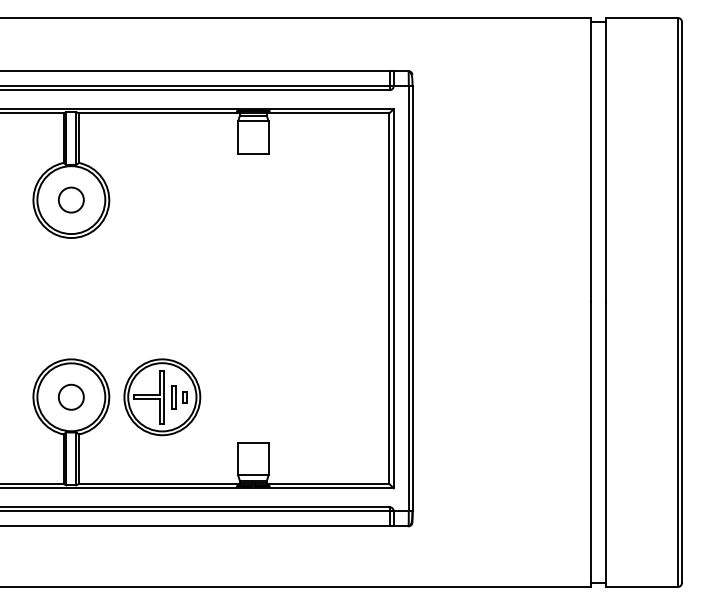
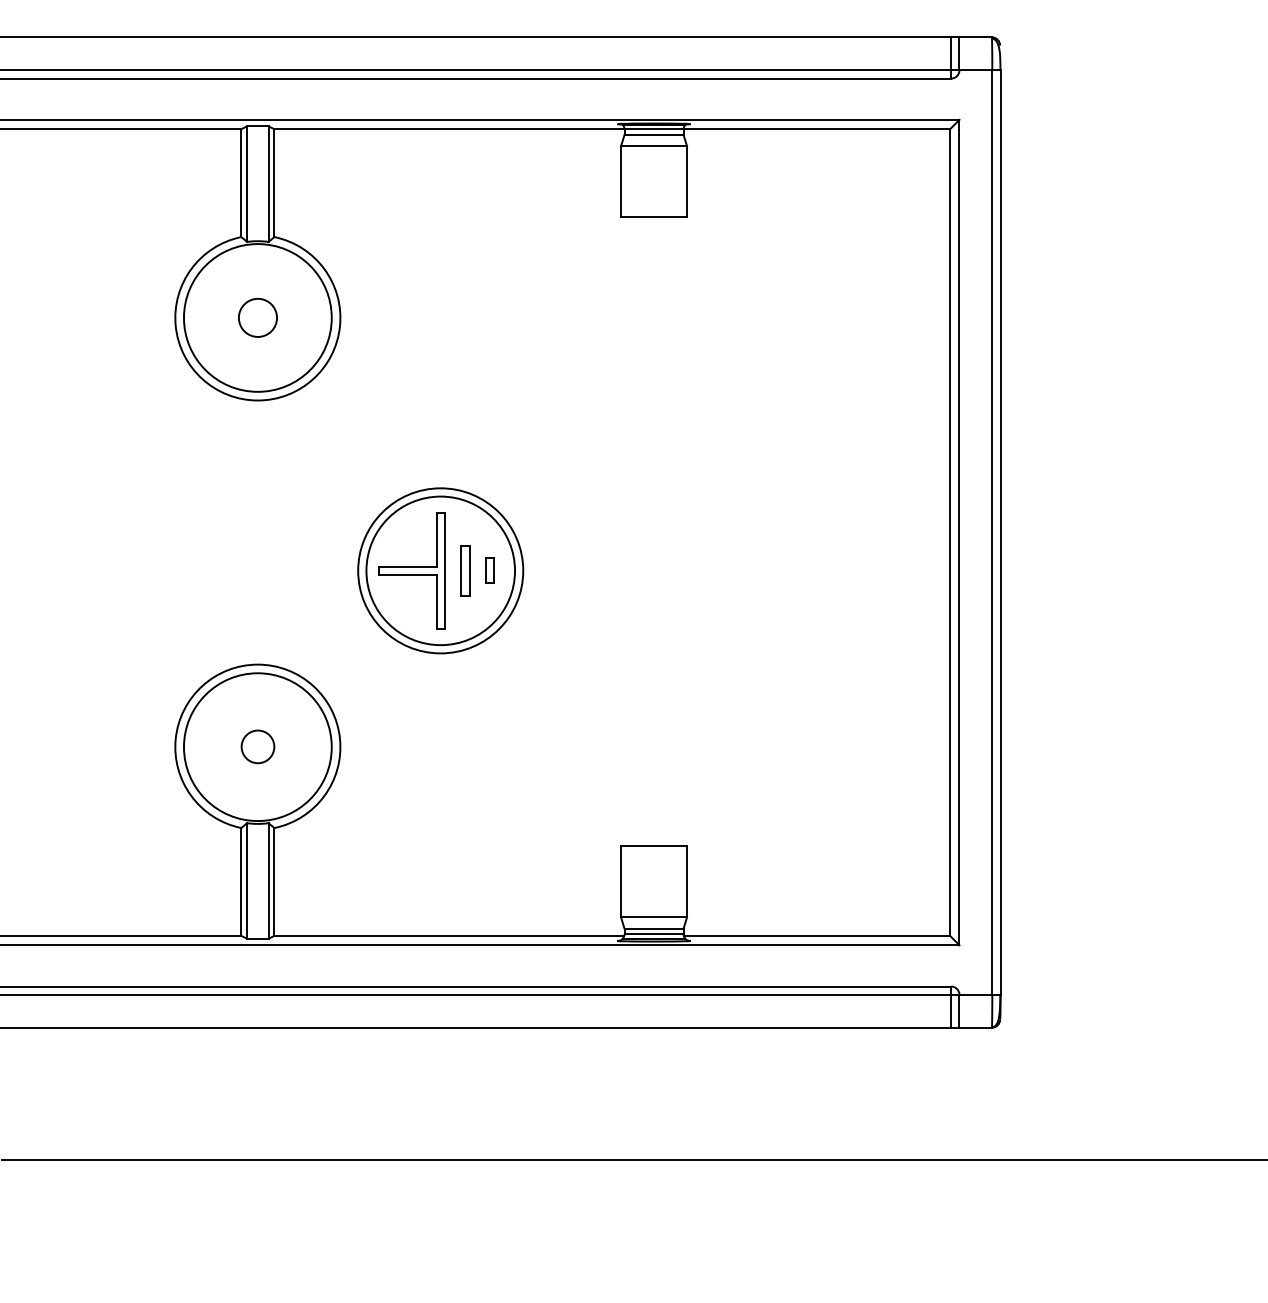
circle: (71, 199) -> (258, 316), size x0.7
circle: (71, 396) -> (258, 745), size x0.6
part: (162, 397) -> (441, 571), moved

